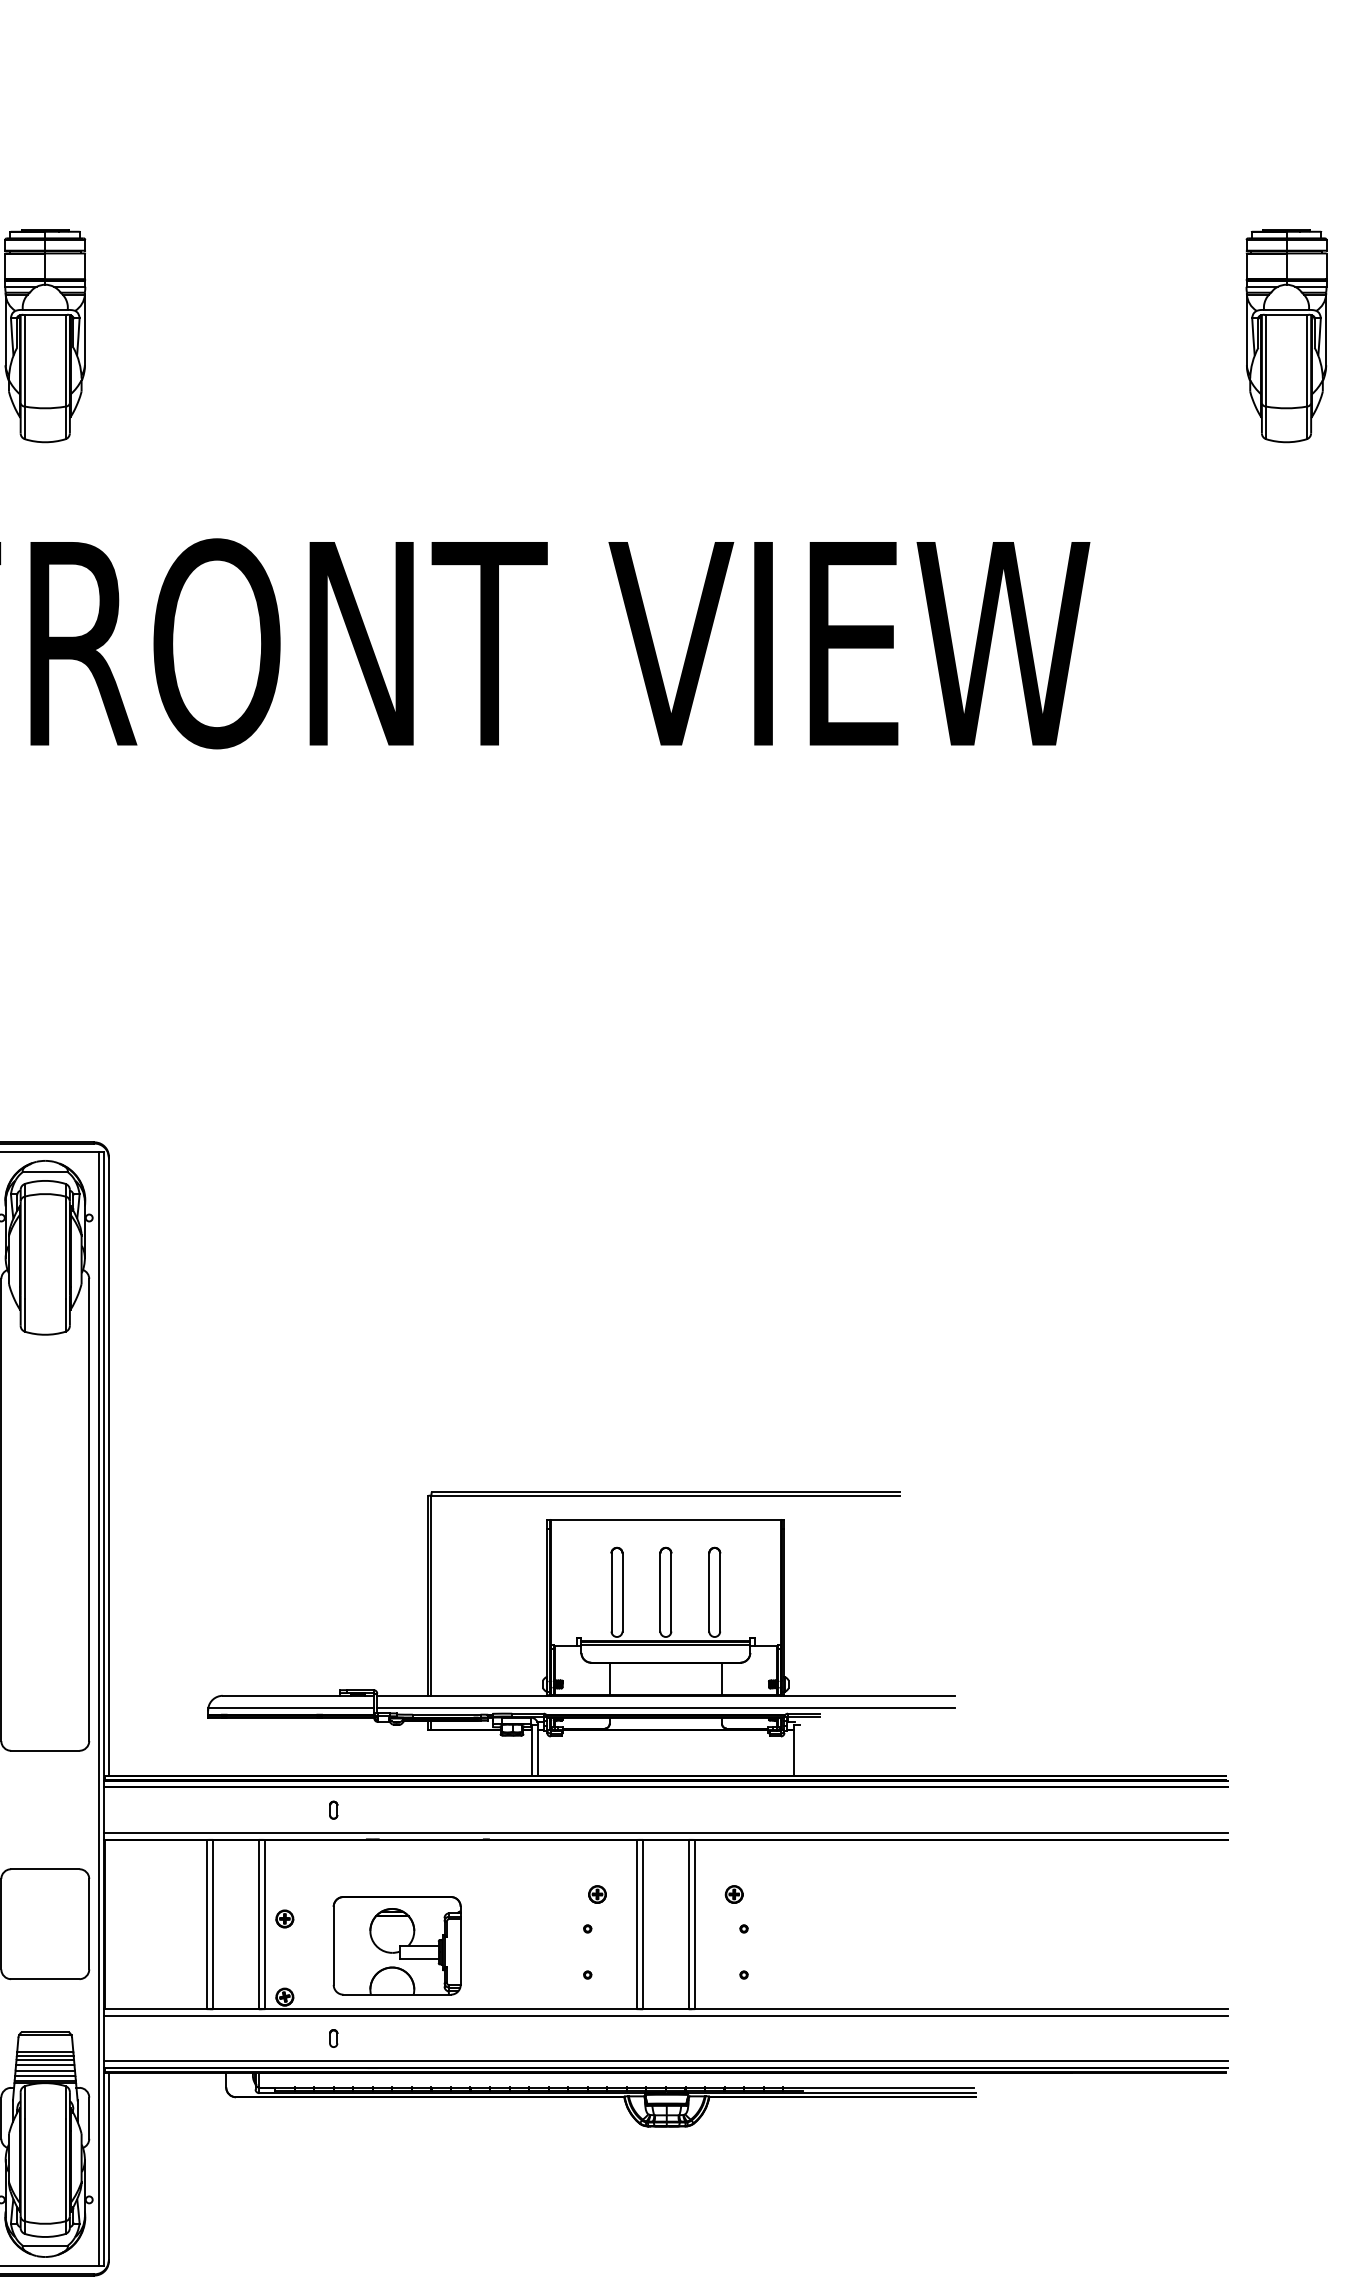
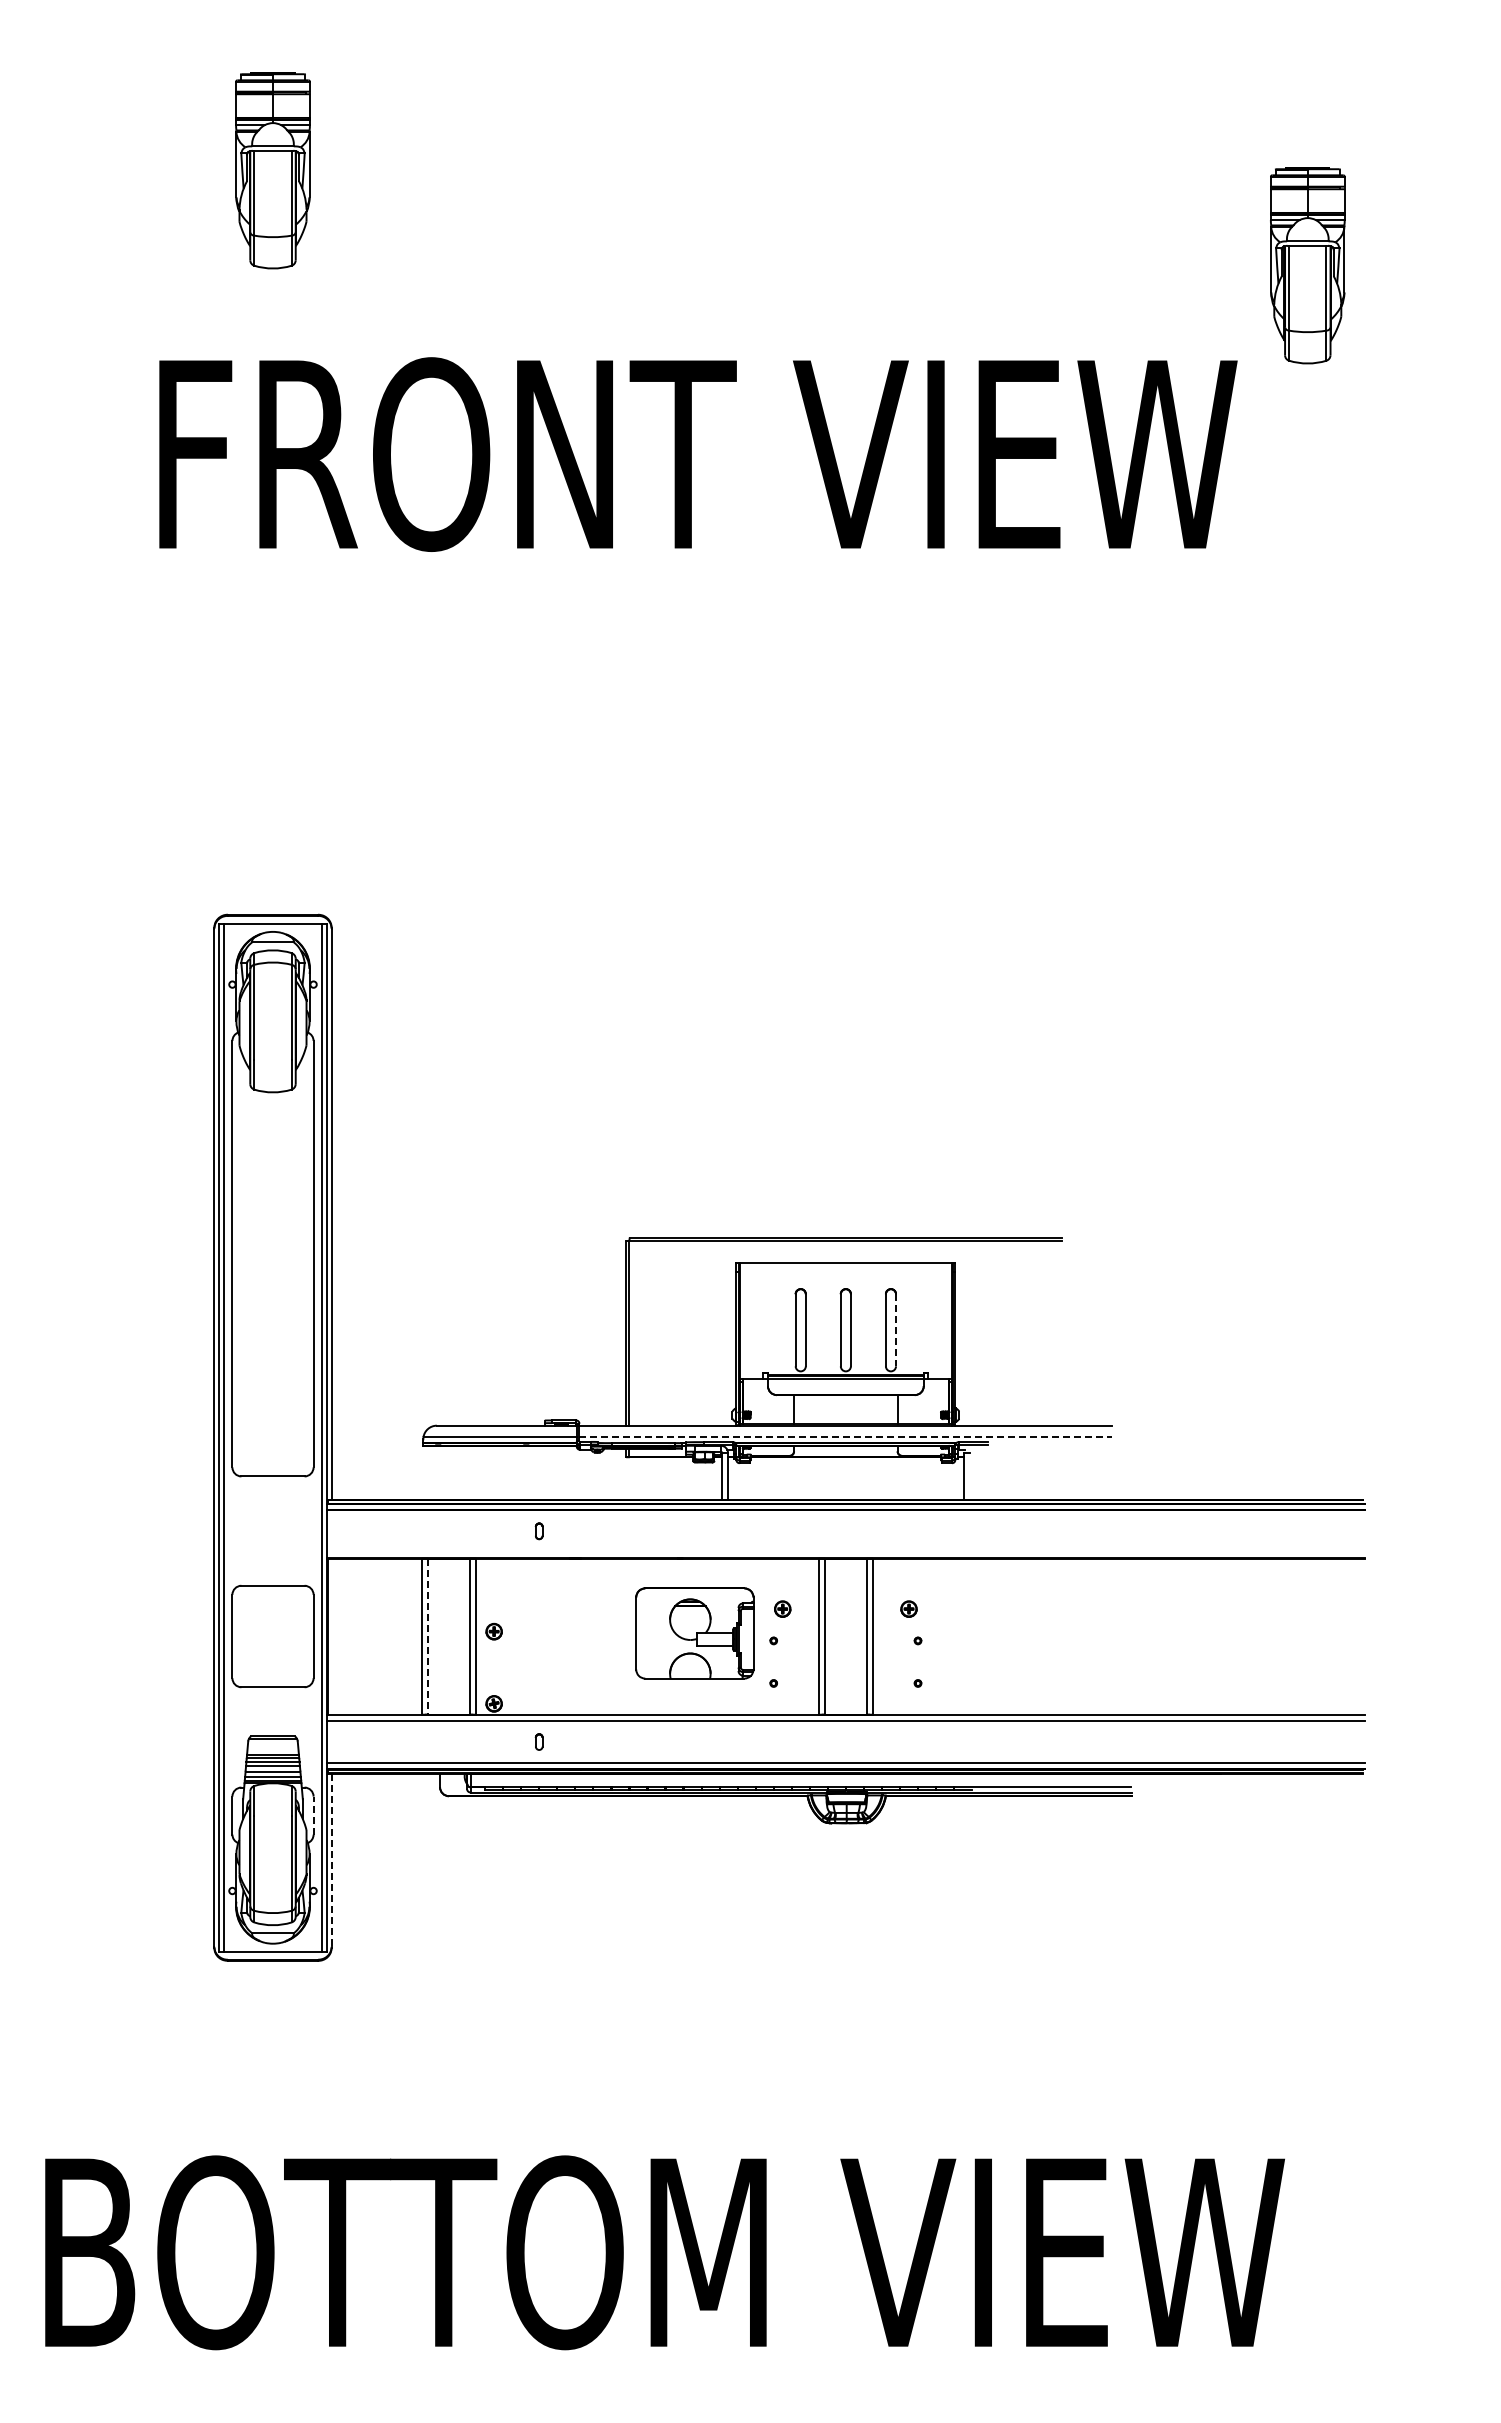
part: (1286, 336) -> (1307, 265), moved
line: (720, 1592) -> (896, 1330), solid -> dashed
line: (666, 1708) -> (846, 1437), solid -> dashed
line: (665, 1833) -> (845, 1552), removed
line: (212, 1925) -> (427, 1637), solid -> dashed
part: (396, 1945) -> (694, 1633), moved
line: (89, 2118) -> (313, 1815), solid -> dashed
line: (108, 2166) -> (331, 1860), solid -> dashed

